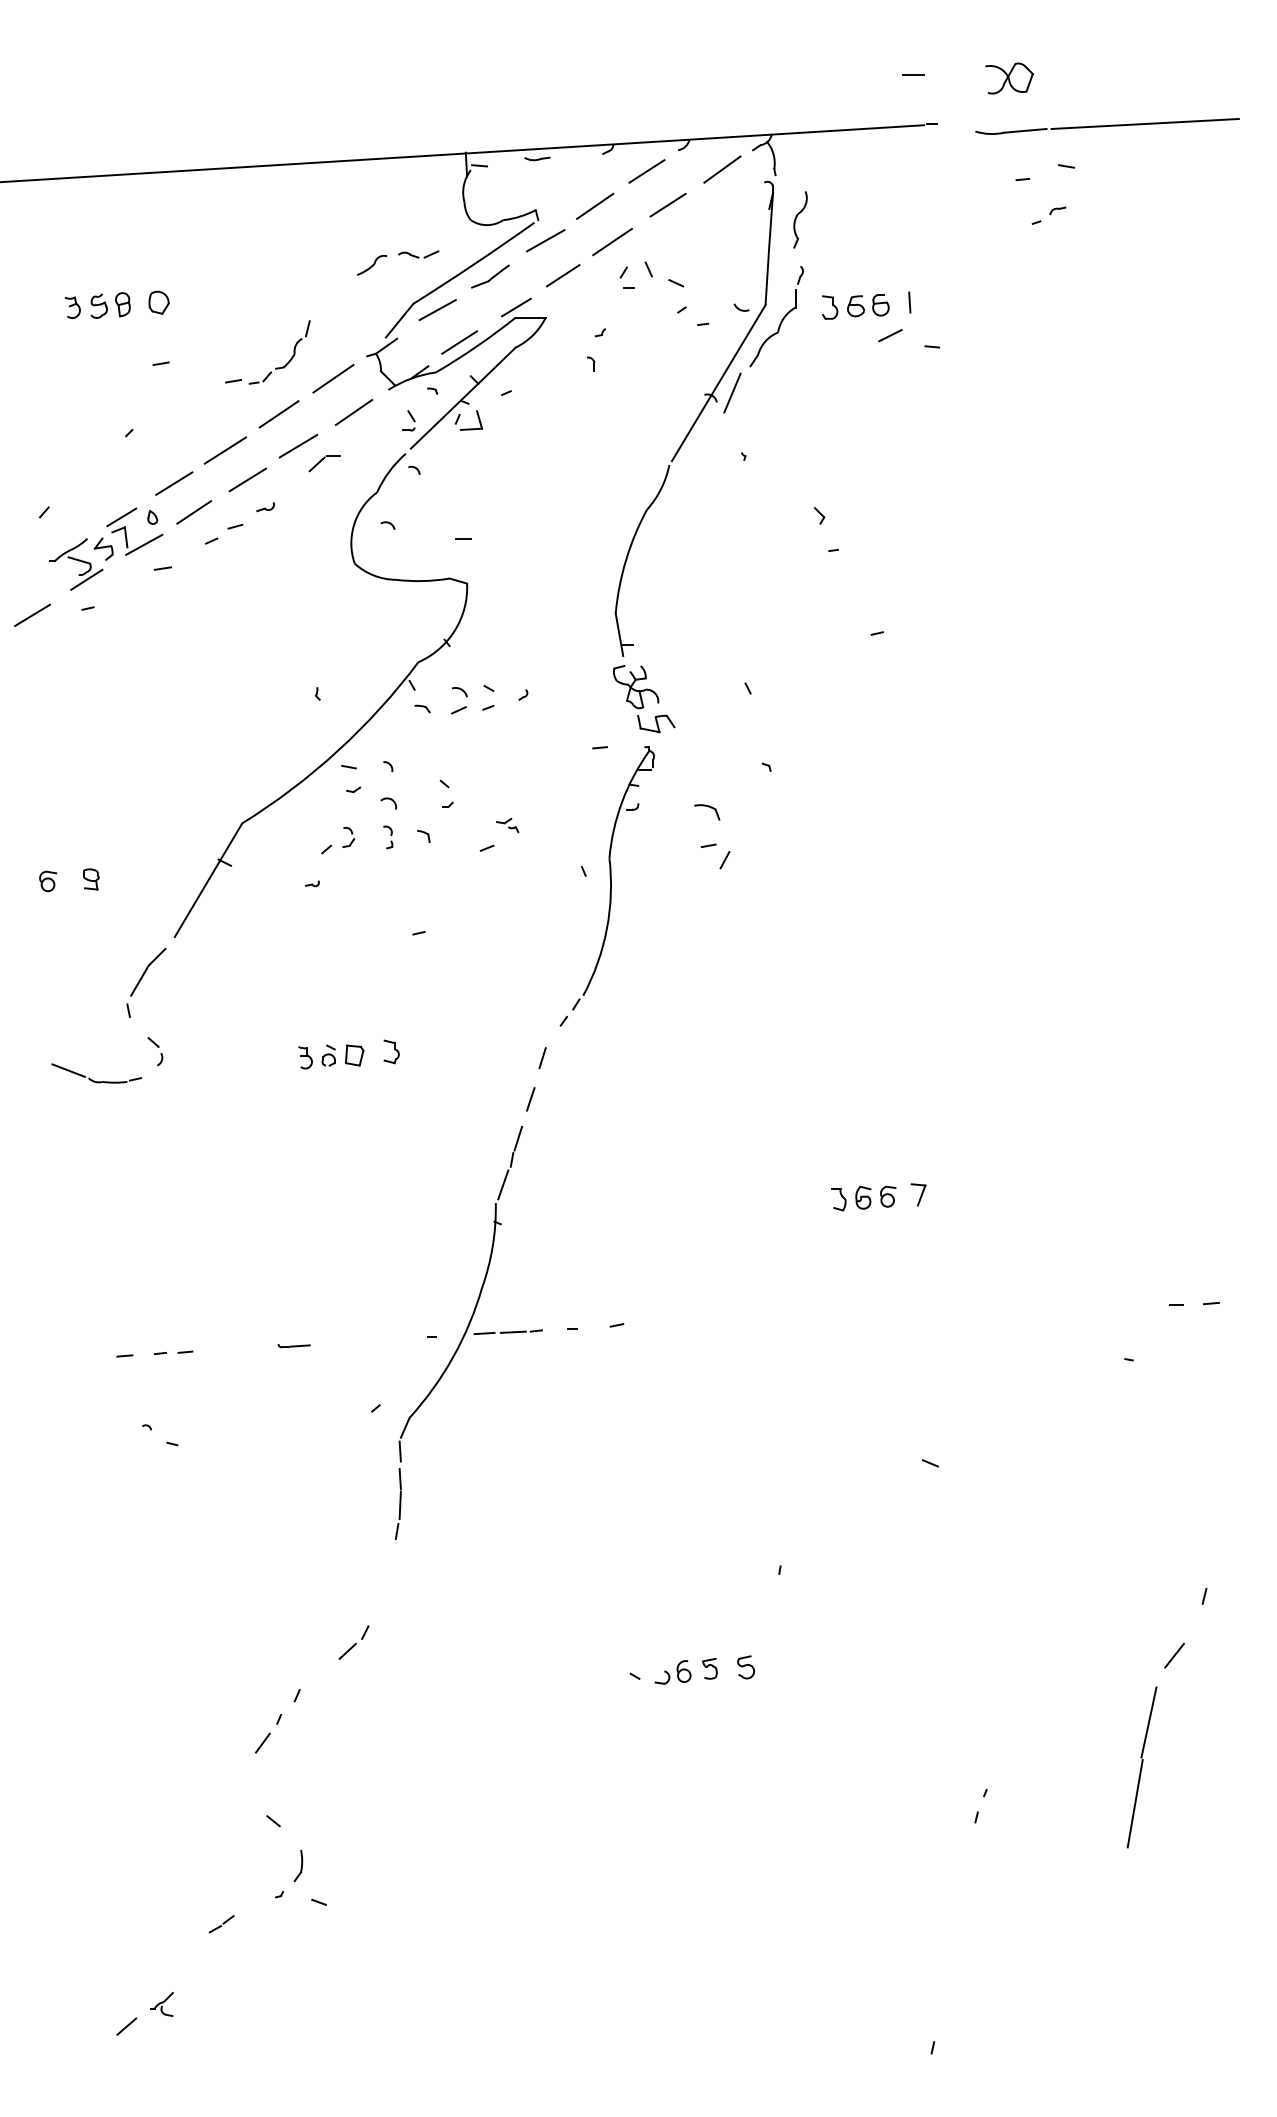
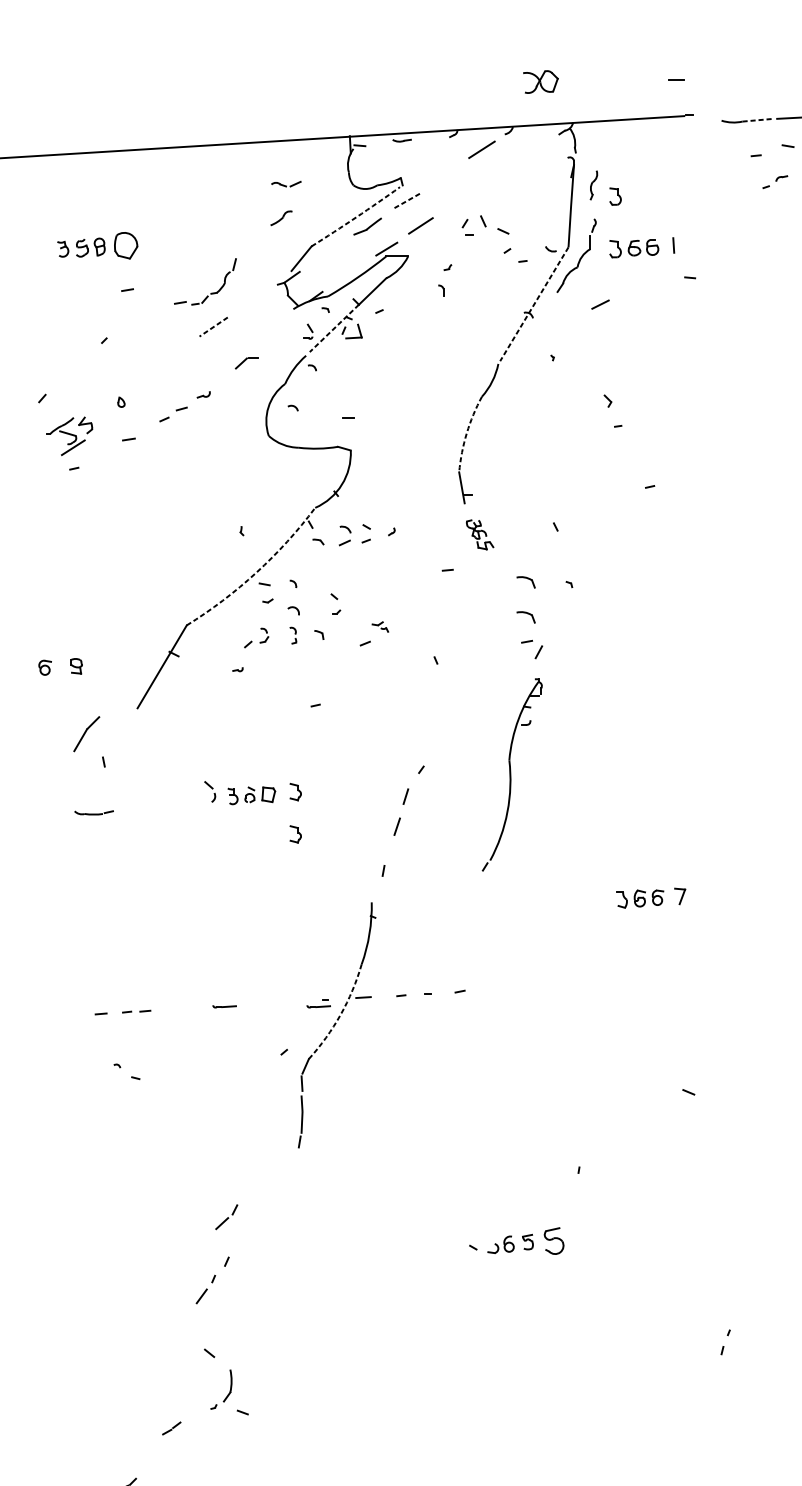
part: (1009, 78) -> (540, 82), moved
line: (1025, 130) -> (758, 119), solid -> dashed
line: (722, 169) -> (537, 148), removed
line: (667, 204) -> (496, 173), removed
line: (594, 205) -> (443, 174), removed
part: (800, 219) -> (594, 184), size x0.7
part: (830, 235) -> (615, 196), added
line: (545, 240) -> (407, 200), solid -> dashed
line: (612, 241) -> (456, 200), removed
part: (418, 254) -> (286, 184), moved
arc: (474, 264) -> (356, 217), solid -> dashed
part: (158, 302) -> (125, 245), size x1.6
line: (437, 310) -> (329, 251), removed
line: (890, 335) -> (600, 304), moved
line: (459, 342) -> (345, 274), removed
line: (333, 378) -> (253, 300), removed
line: (718, 383) -> (534, 304), solid -> dashed
line: (732, 392) -> (544, 311), removed
line: (353, 411) -> (267, 324), removed
line: (278, 414) -> (213, 327), solid -> dashed
line: (444, 416) -> (334, 328), solid -> dashed
line: (298, 445) -> (227, 349), removed
line: (225, 450) -> (174, 353), removed
line: (247, 479) -> (190, 374), removed
line: (174, 483) -> (137, 377), removed
line: (194, 512) -> (151, 398), removed
part: (126, 531) -> (102, 412), removed
arc: (626, 560) -> (467, 433), solid -> dashed
line: (32, 615) -> (33, 473), removed
part: (644, 699) -> (480, 535), size x0.6
arc: (337, 750) -> (256, 572), solid -> dashed
part: (707, 764) -> (526, 582), added
part: (613, 878) -> (512, 775), moved
part: (148, 971) -> (87, 733), moved
part: (155, 1051) -> (210, 791), moved
line: (68, 1070) -> (60, 805), removed
part: (391, 1109) -> (295, 834), added
line: (518, 1138) -> (388, 855), removed
line: (503, 1184) -> (377, 888), removed
line: (512, 1331) -> (383, 996), removed
part: (422, 1346) -> (318, 1007), added
arc: (453, 1357) -> (340, 1015), solid -> dashed
part: (353, 1642) -> (226, 1217), moved
part: (746, 1667) -> (554, 1241), size x1.6
part: (298, 1865) -> (227, 1385), size x1.4

